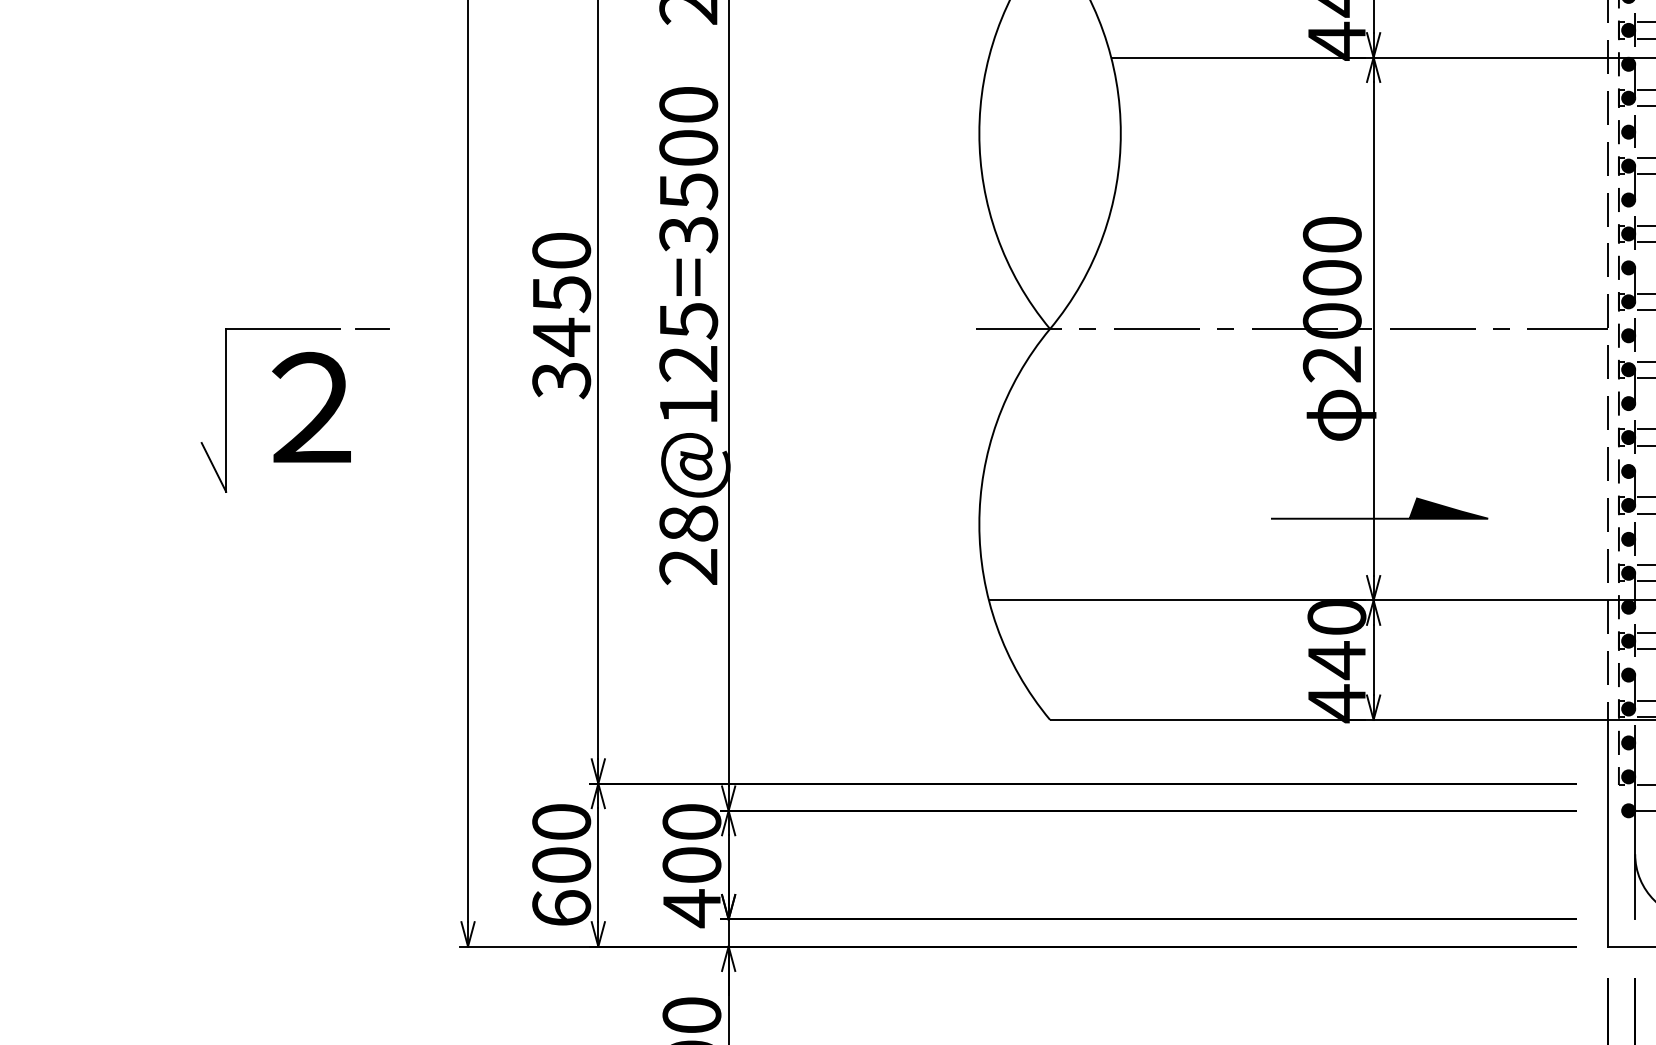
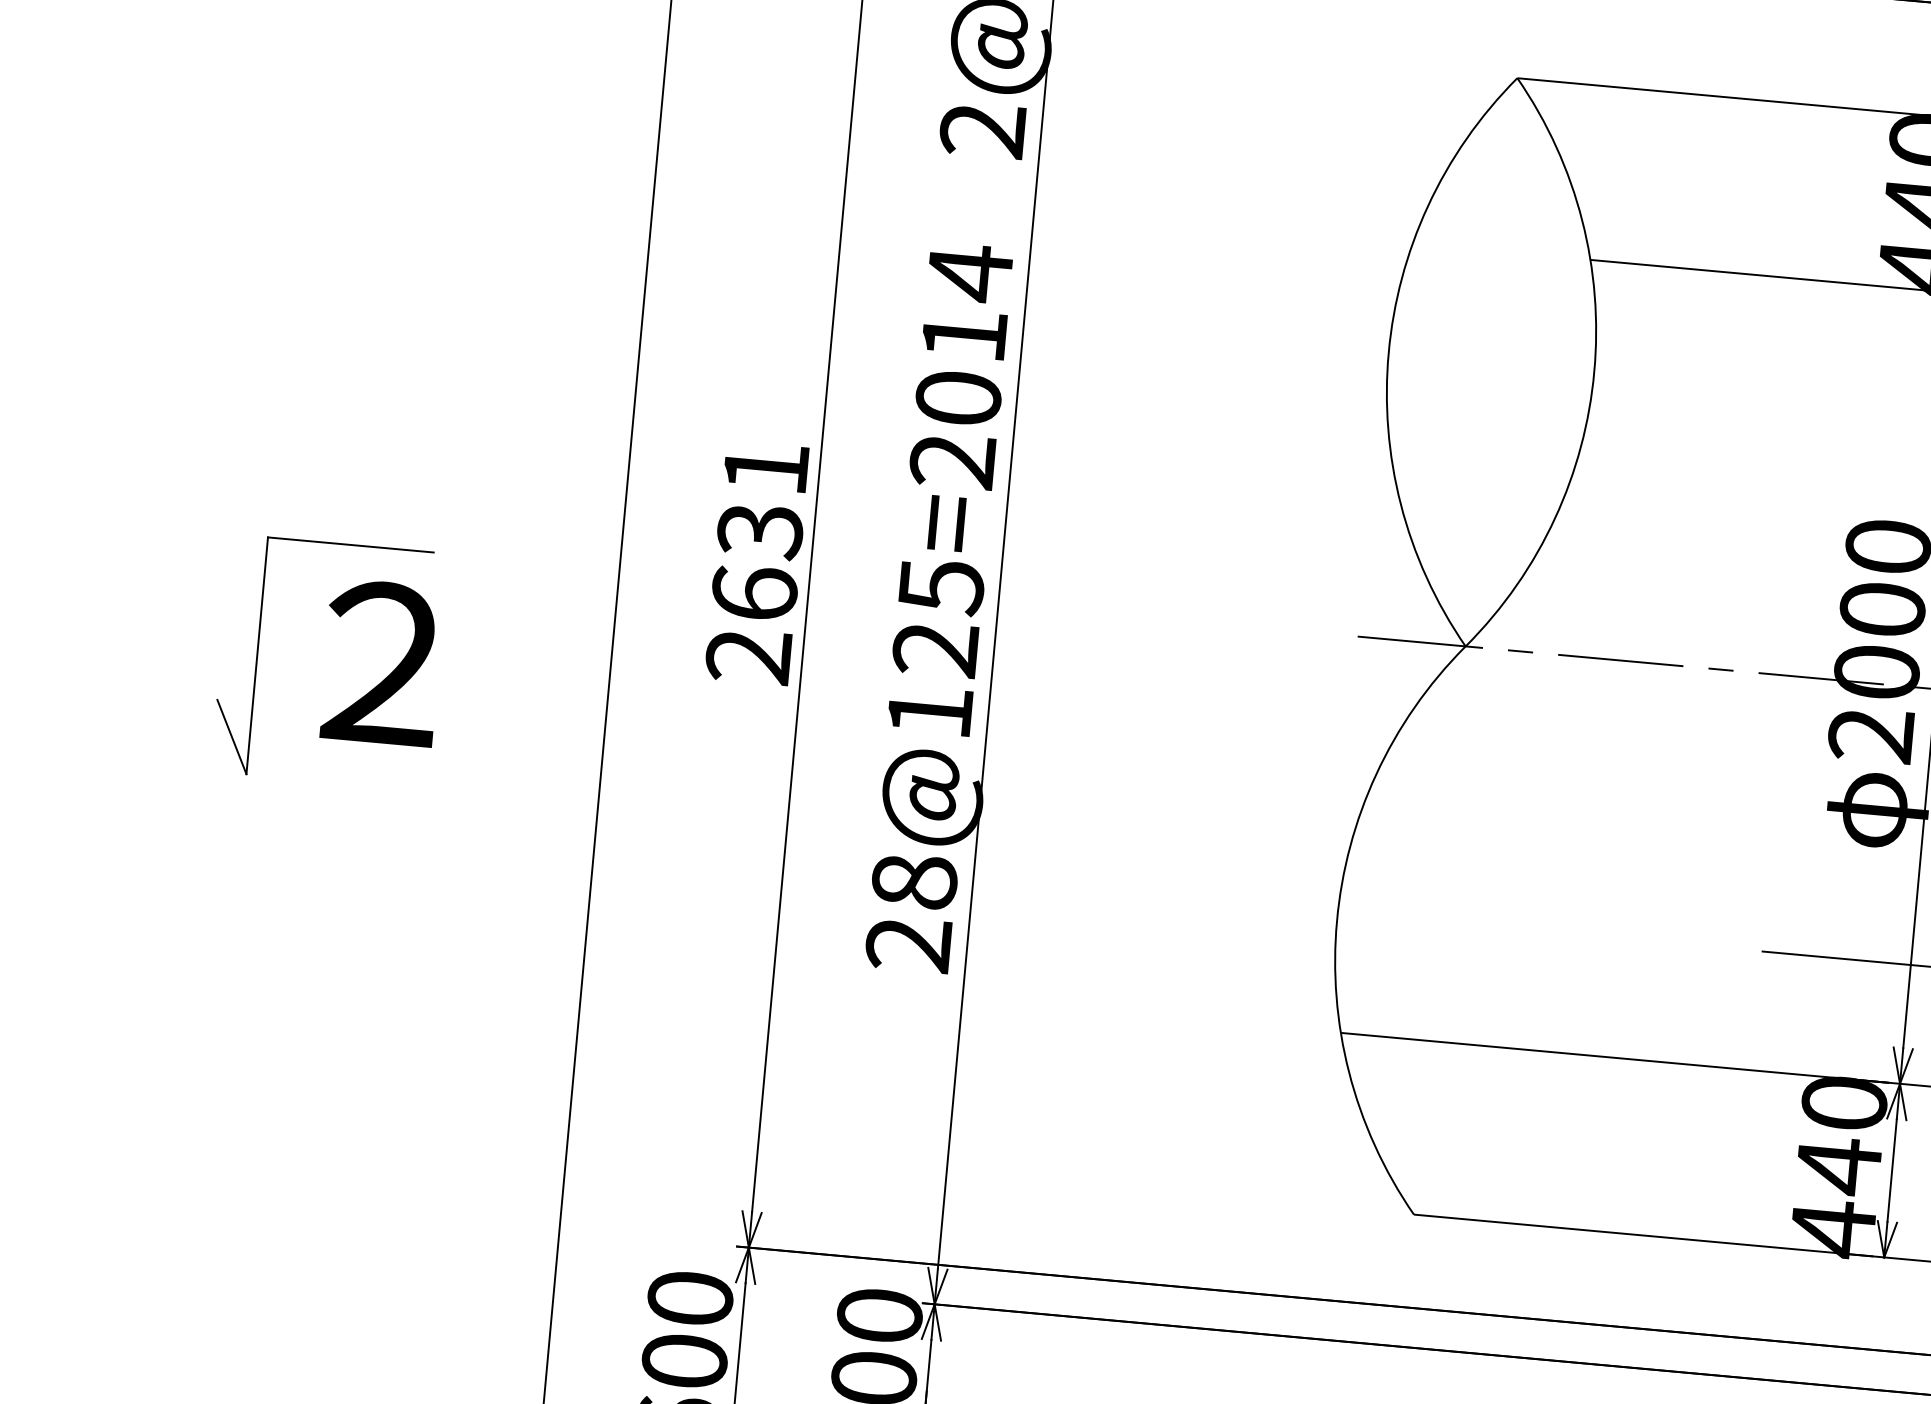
text: (688, 169) -> (961, 366), 28@125=3500 -> 28@125=2014
text: (561, 316) -> (757, 563), 3450 -> 2631
line: (372, 328) -> (480, 556), removed

